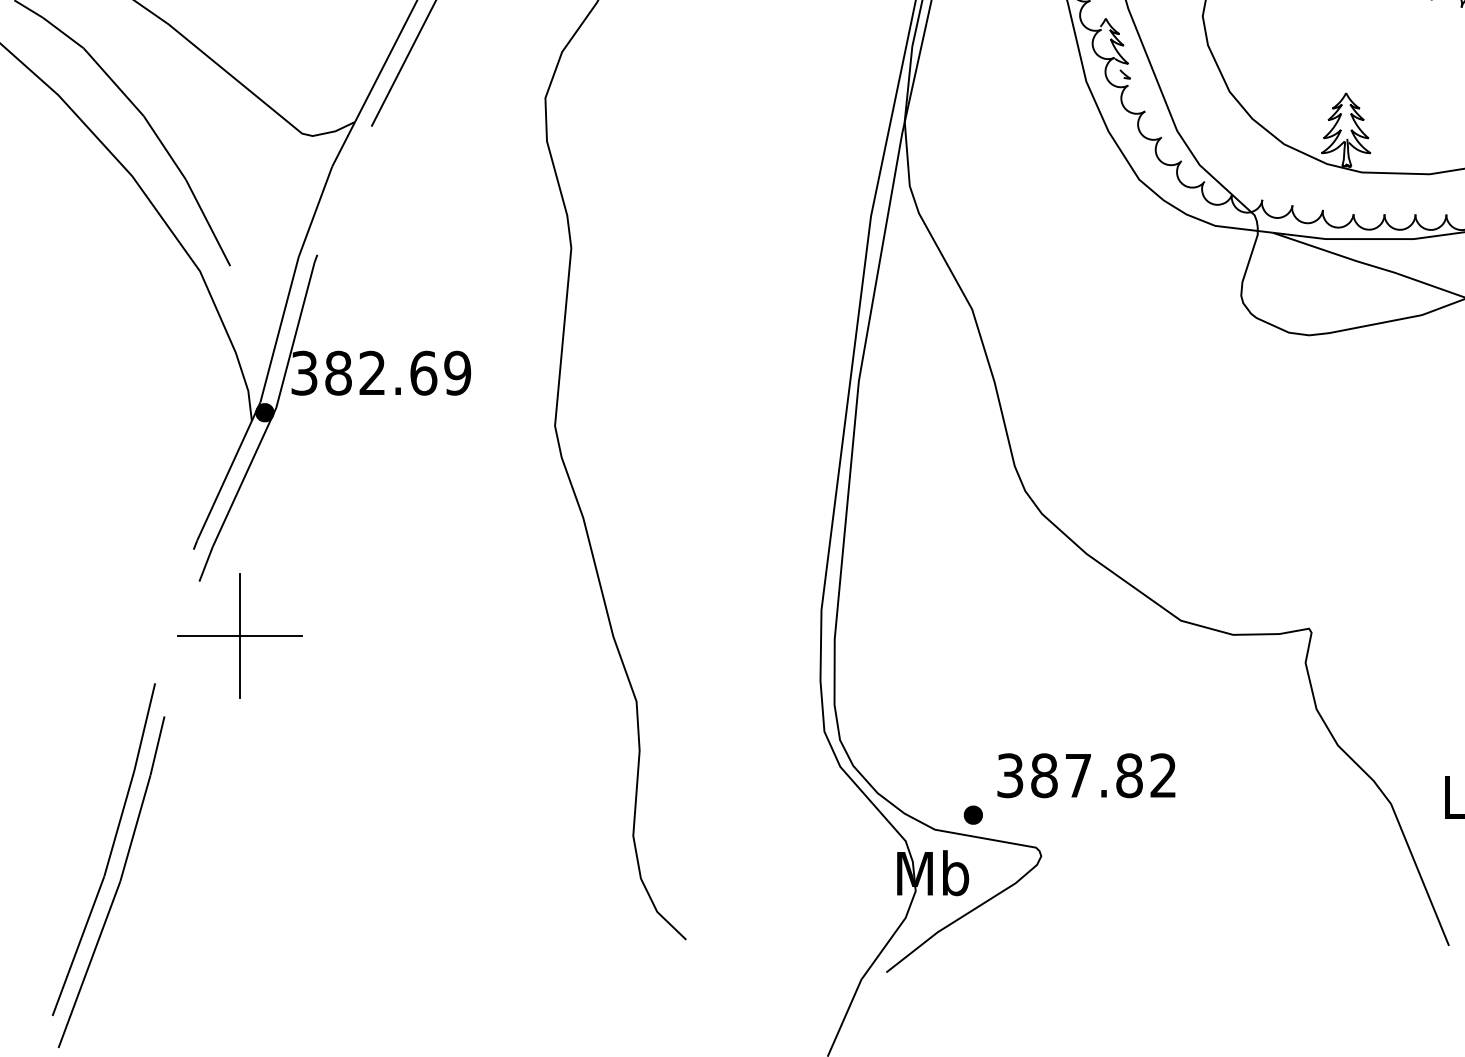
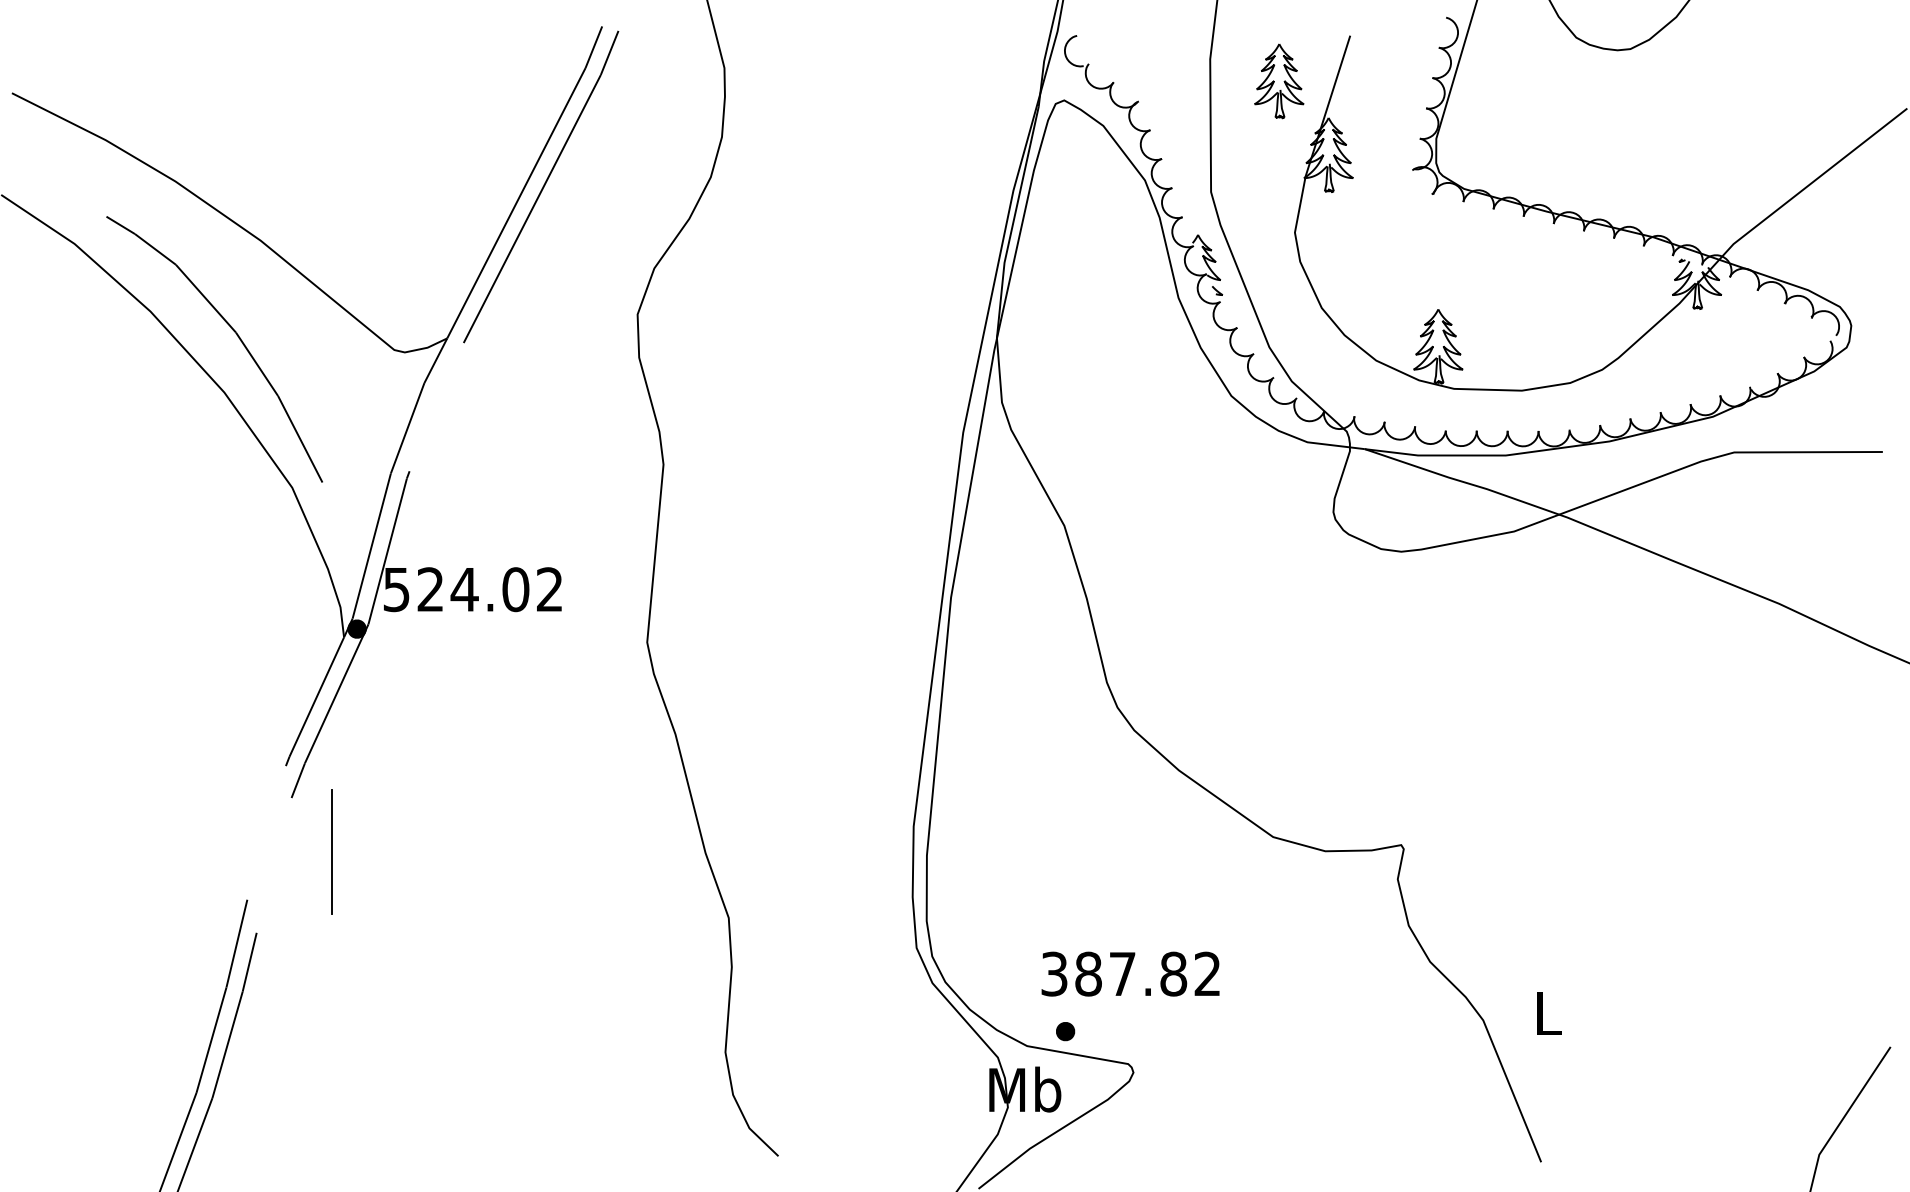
text: (381, 373) -> (473, 589), 382.69 -> 524.02
line: (240, 636) -> (332, 852), removed
text: (1086, 775) -> (1130, 973), moved

